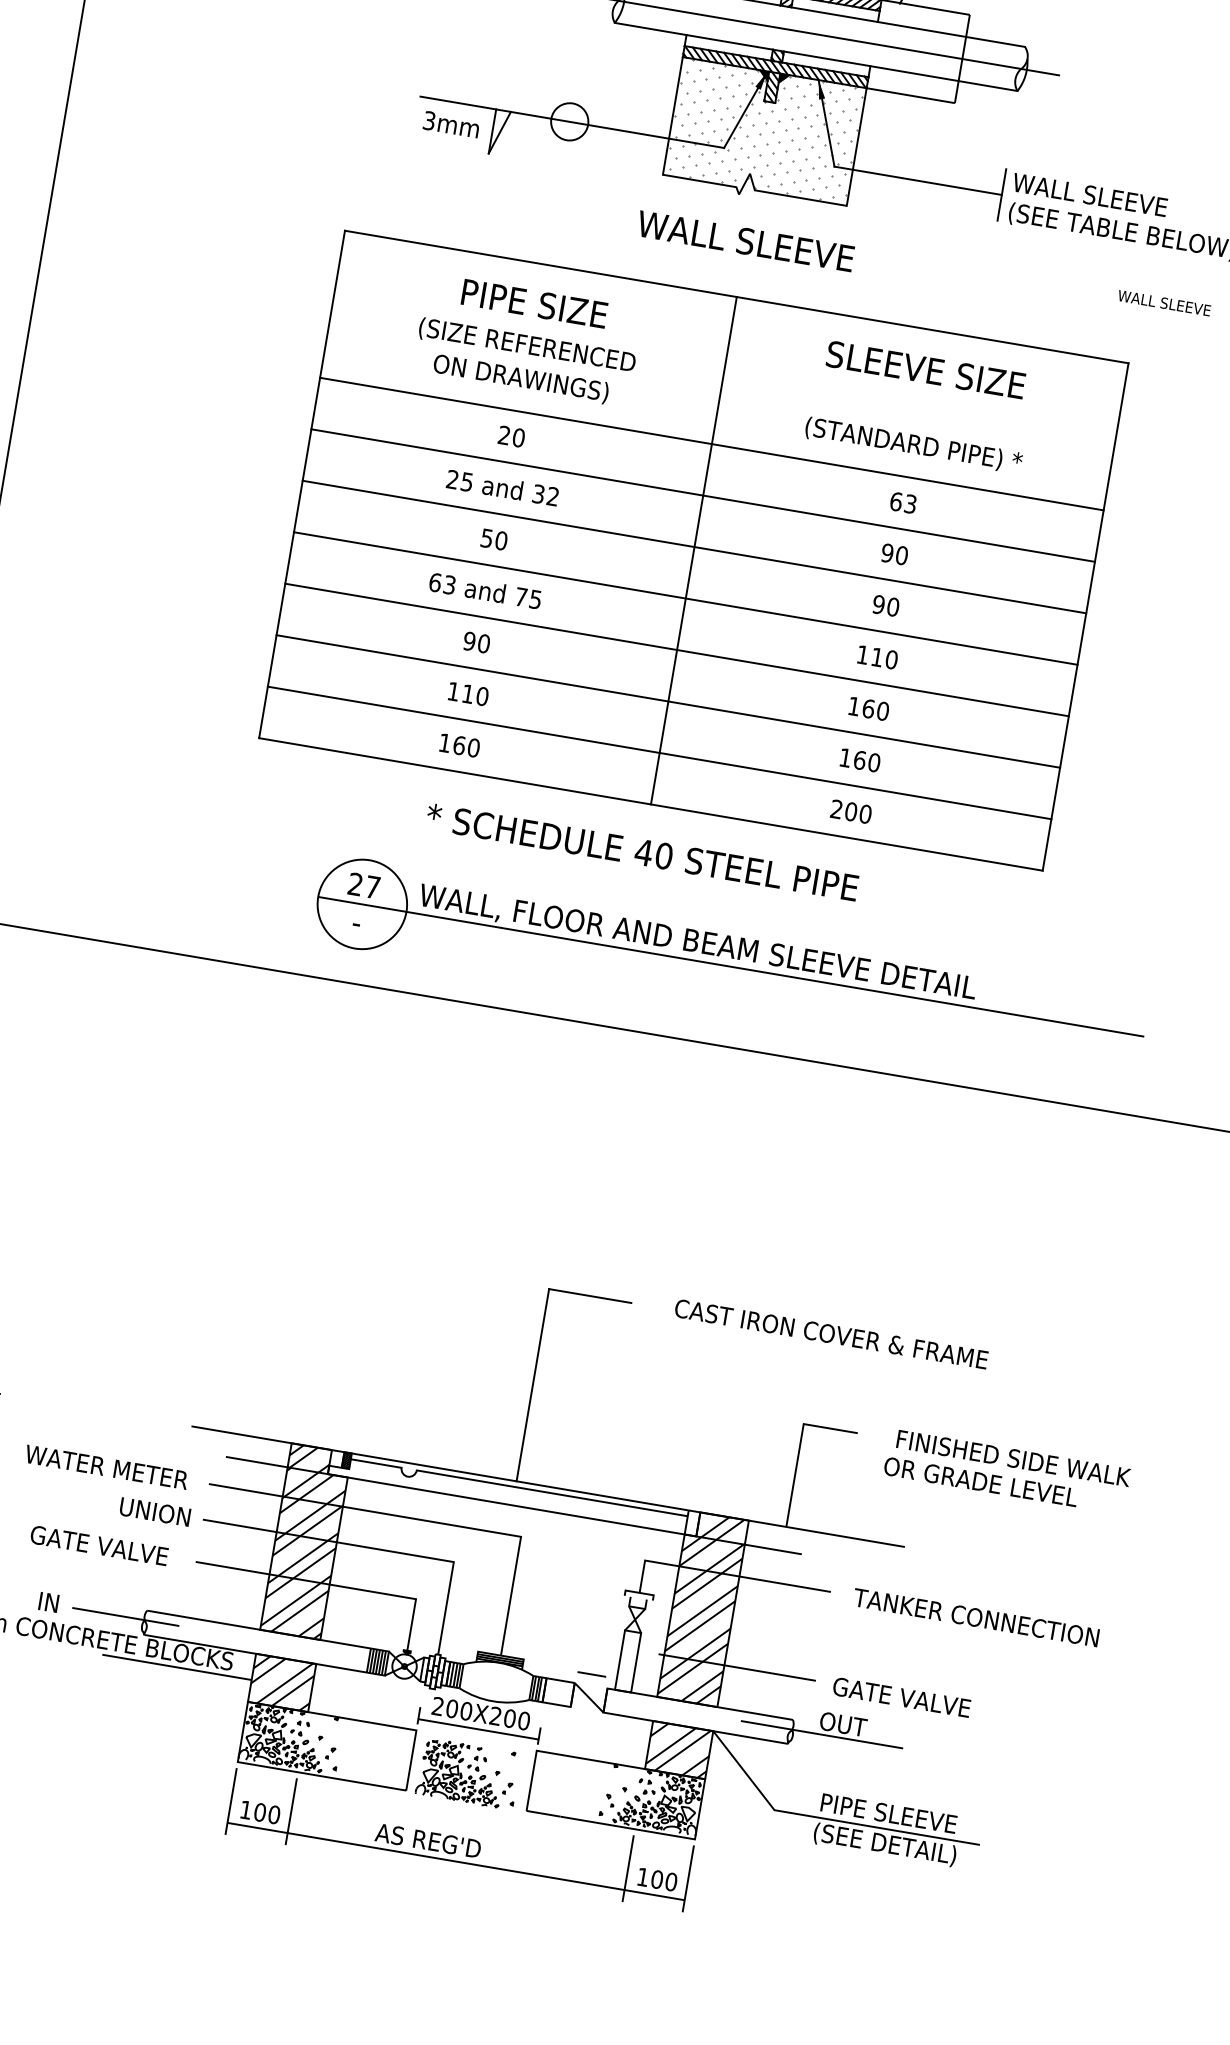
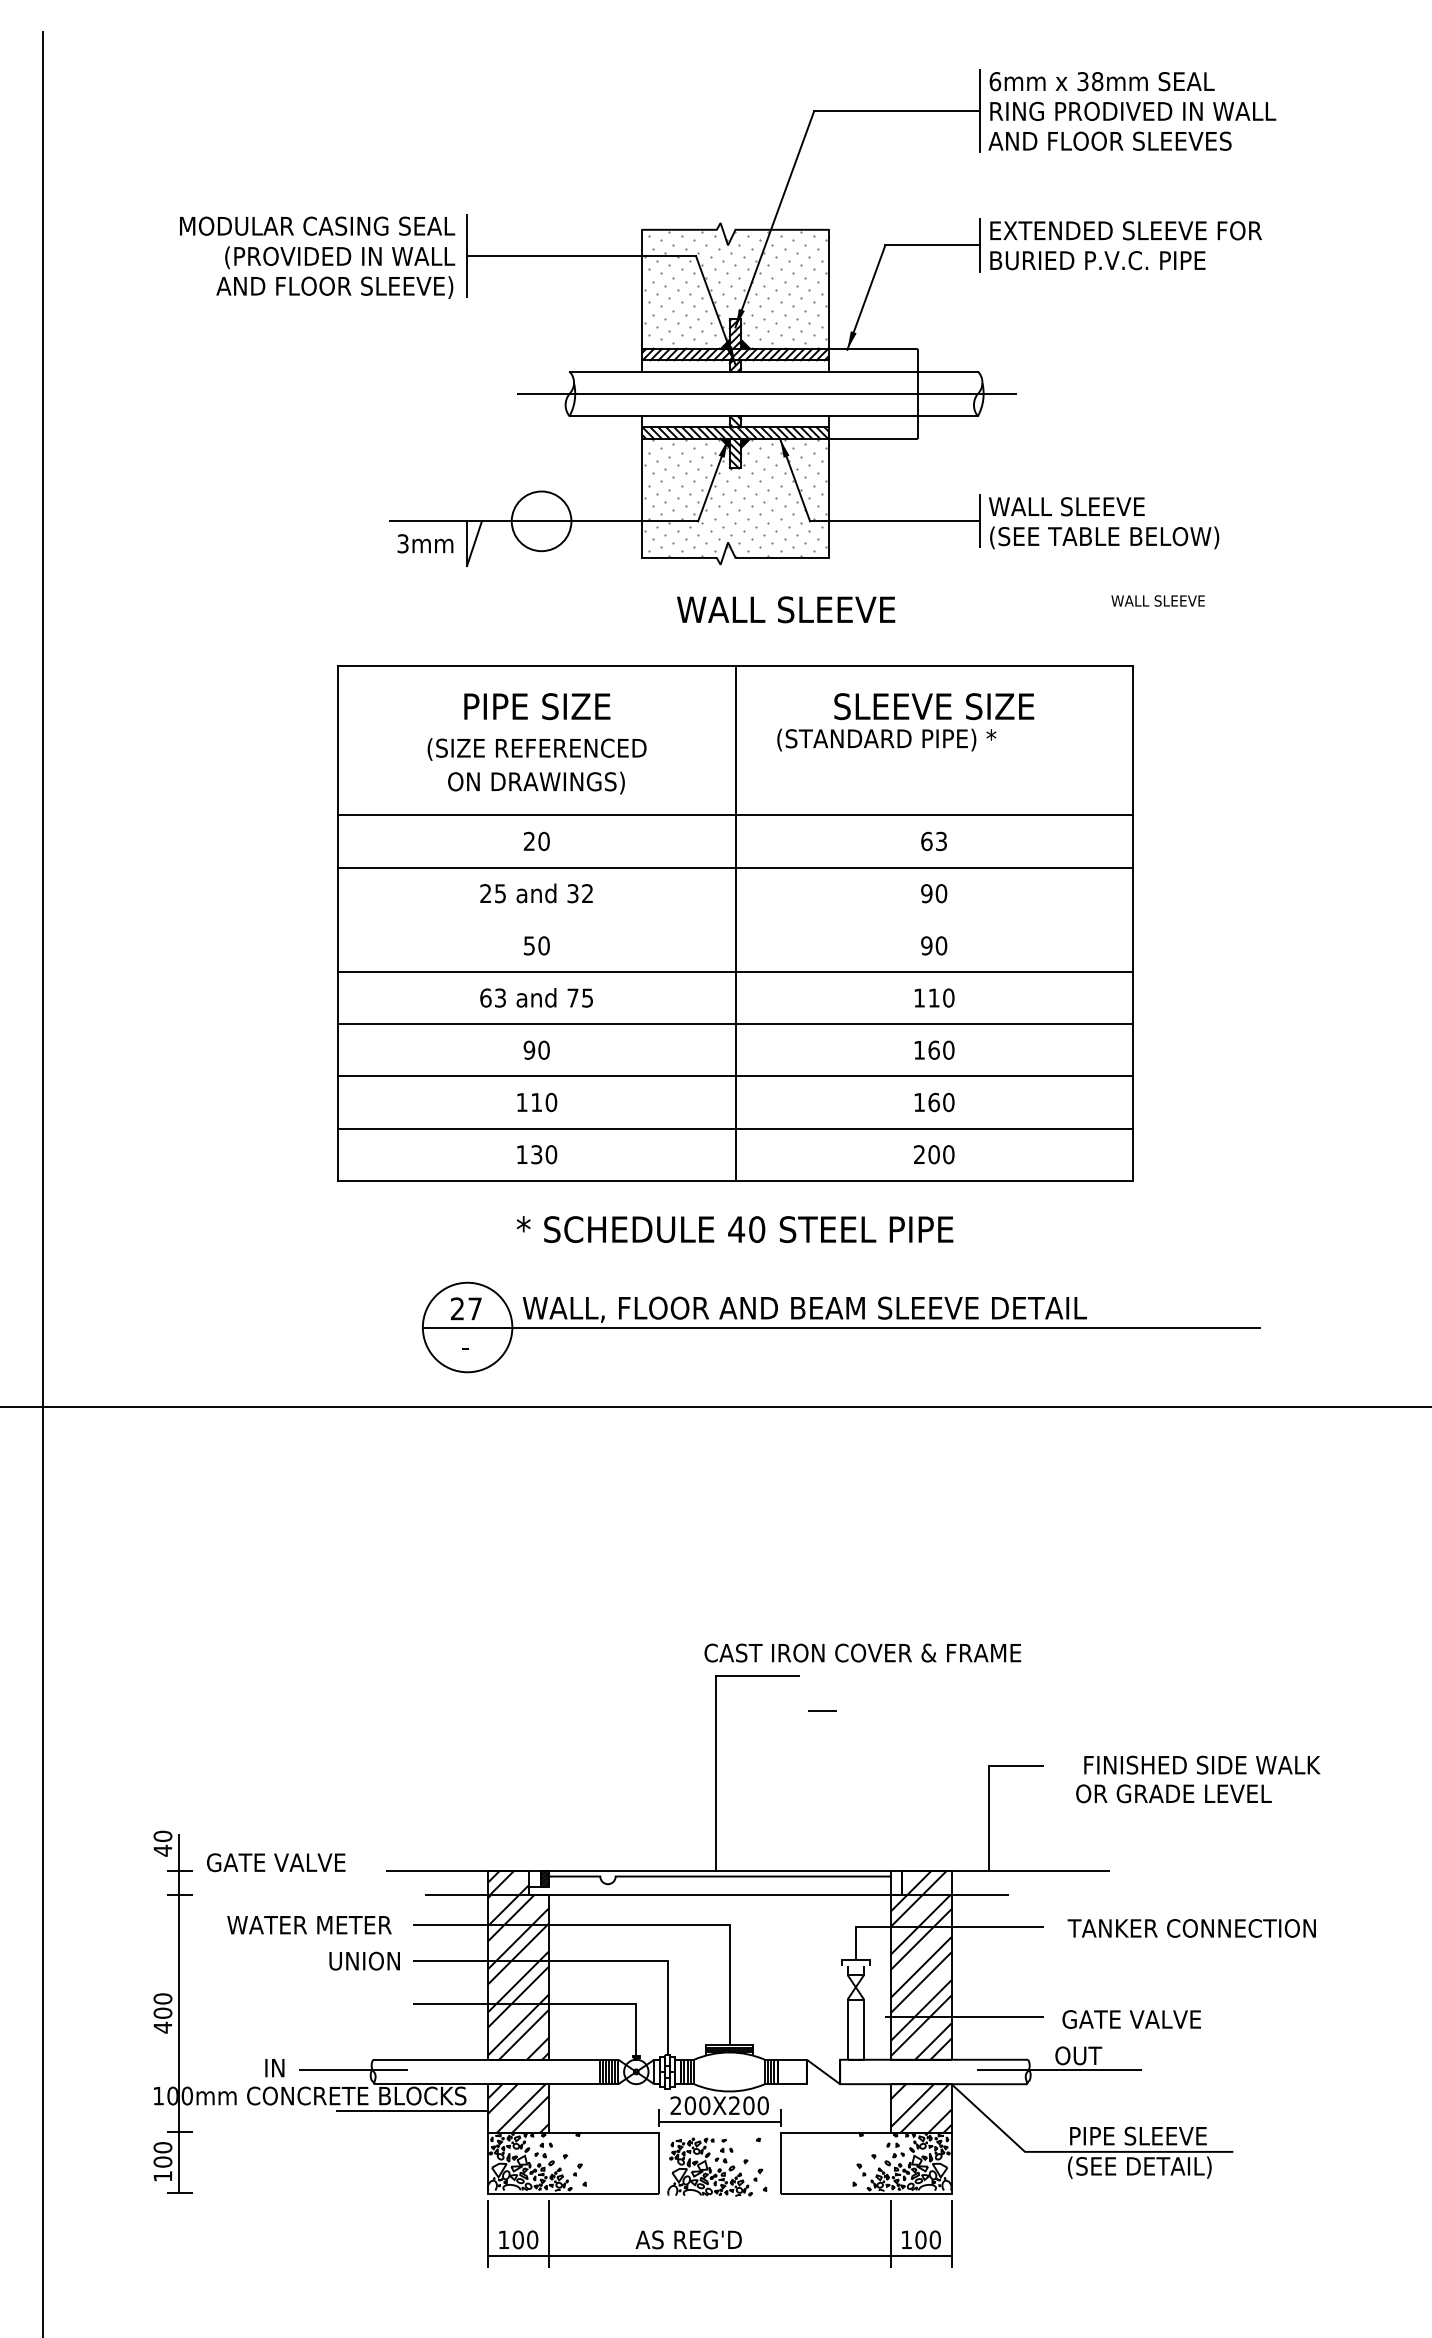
circle: (569, 122) -> (541, 521), size x1.6
text: (746, 241) -> (786, 609), moved
text: (913, 444) -> (886, 739), moved
line: (694, 546) -> (735, 919), removed
text: (459, 745) -> (536, 1154), 160 -> 130
text: (831, 1333) -> (862, 1652), moved
text: (99, 1545) -> (276, 1862), moved
line: (592, 1674) -> (822, 1710), moved

